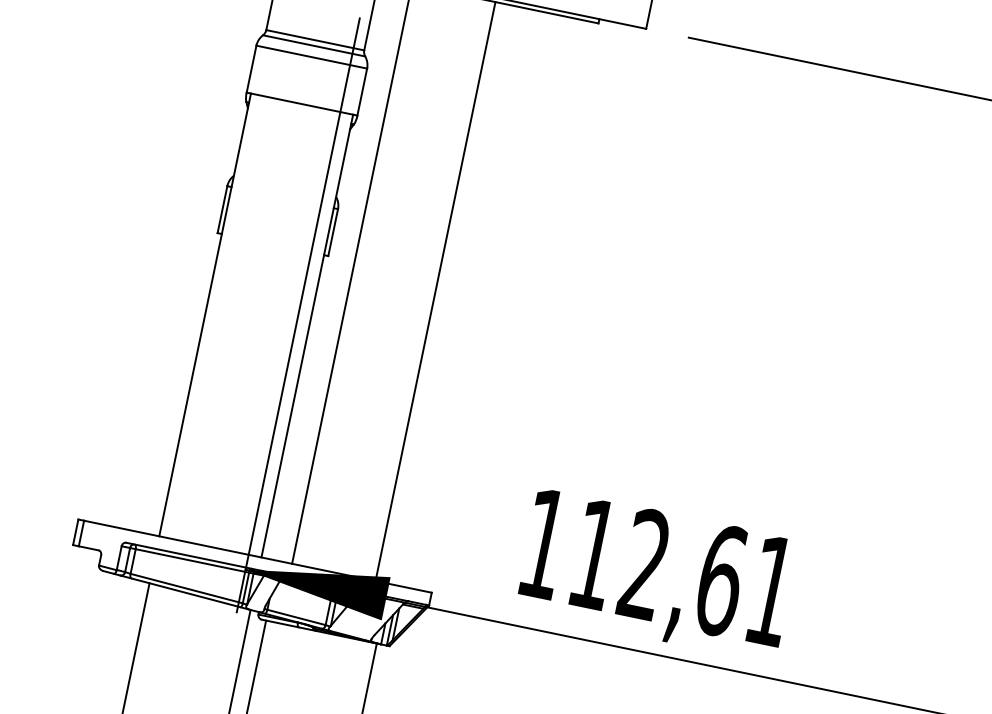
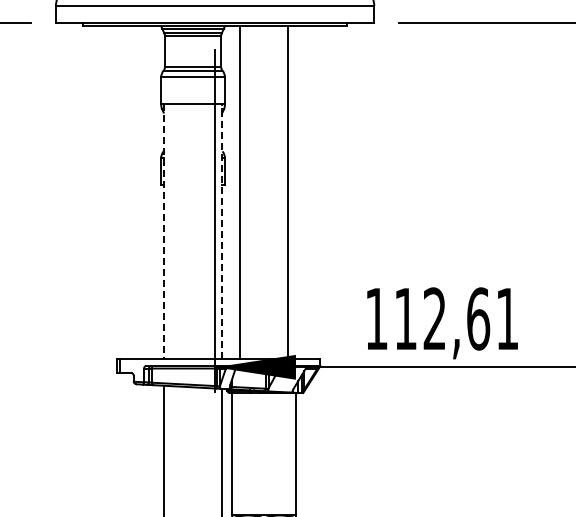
line: (204, 314) -> (163, 231), solid -> dashed
line: (307, 334) -> (222, 230), solid -> dashed

